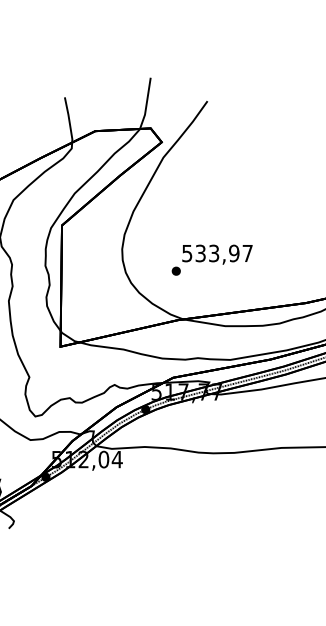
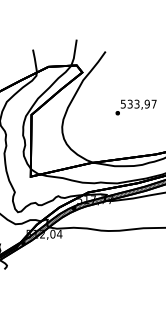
text: (211, 260) -> (135, 107), moved

